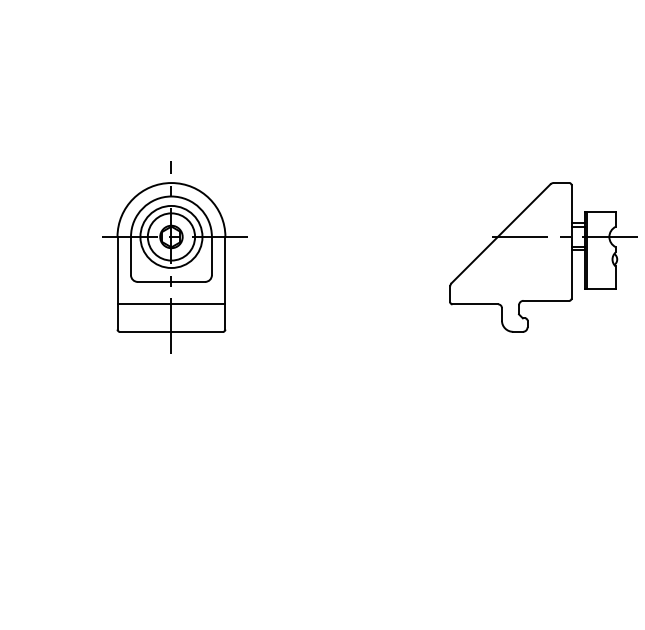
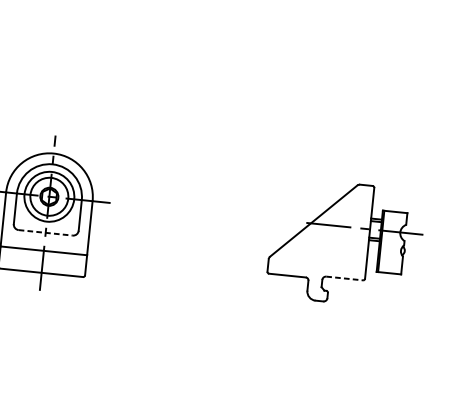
line: (171, 281) -> (45, 232), solid -> dashed
line: (546, 300) -> (344, 278), solid -> dashed

